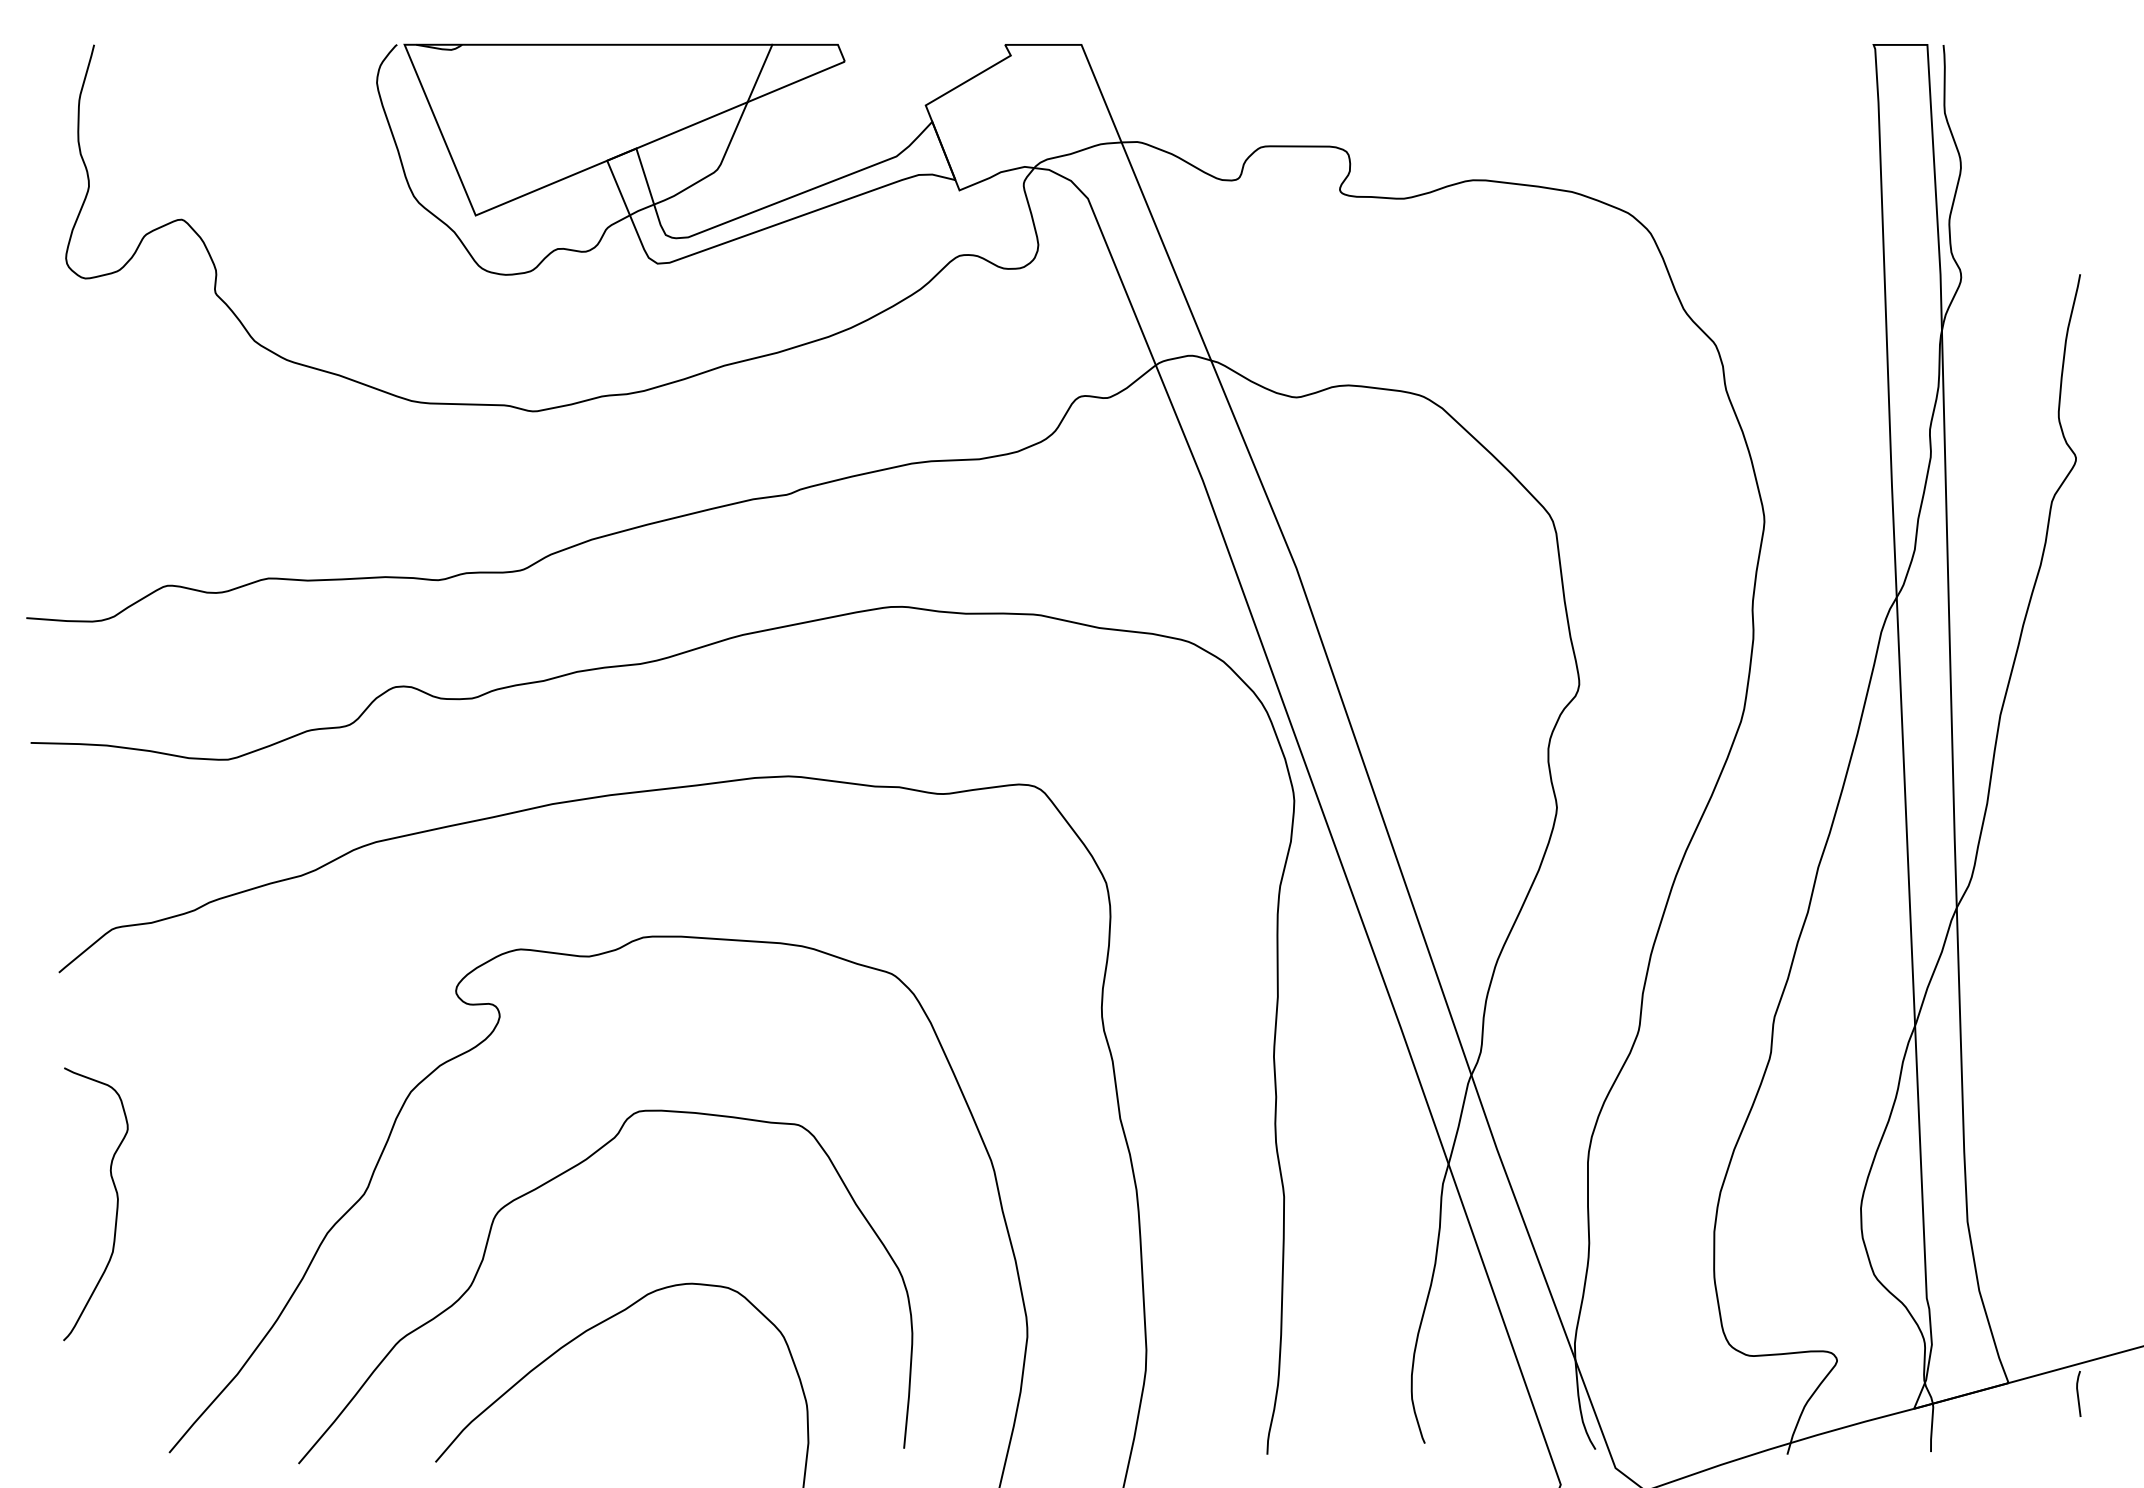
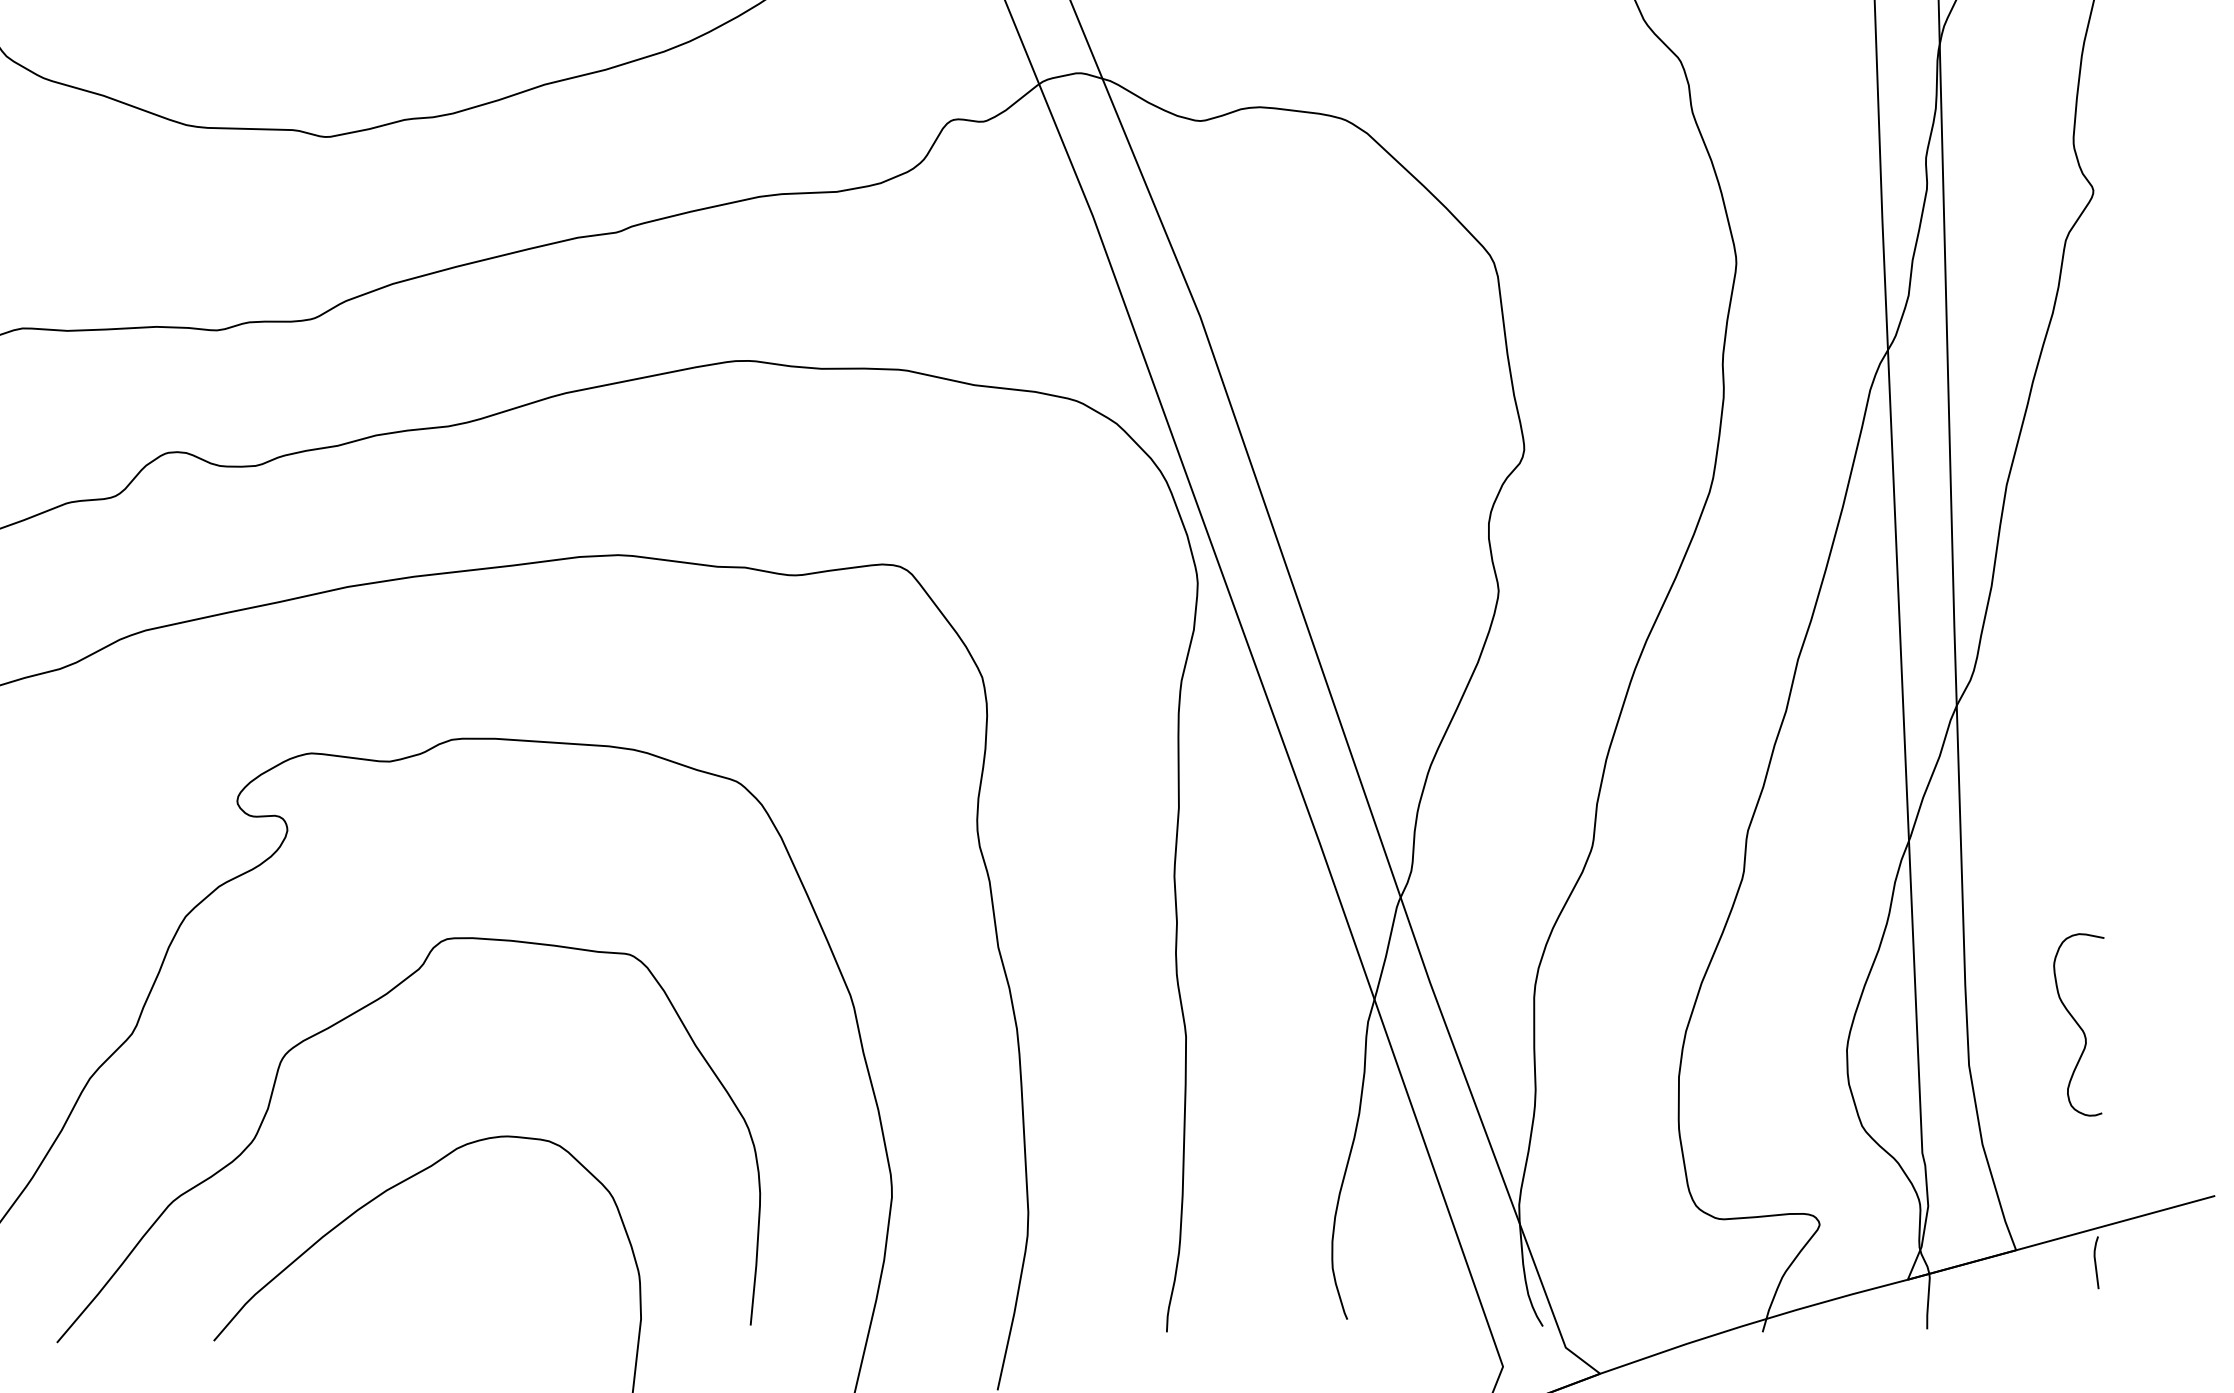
curve: (2062, 1186) -> (2077, 1025), added

